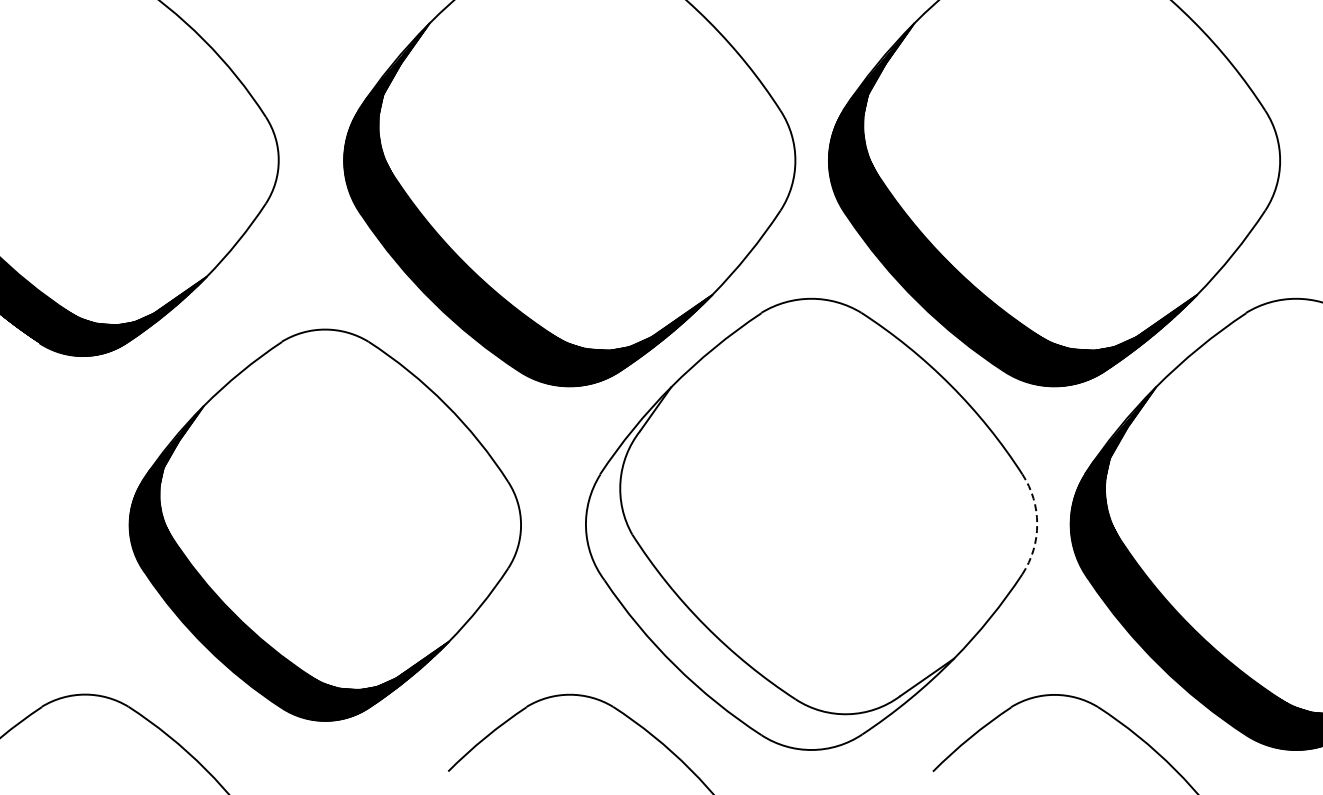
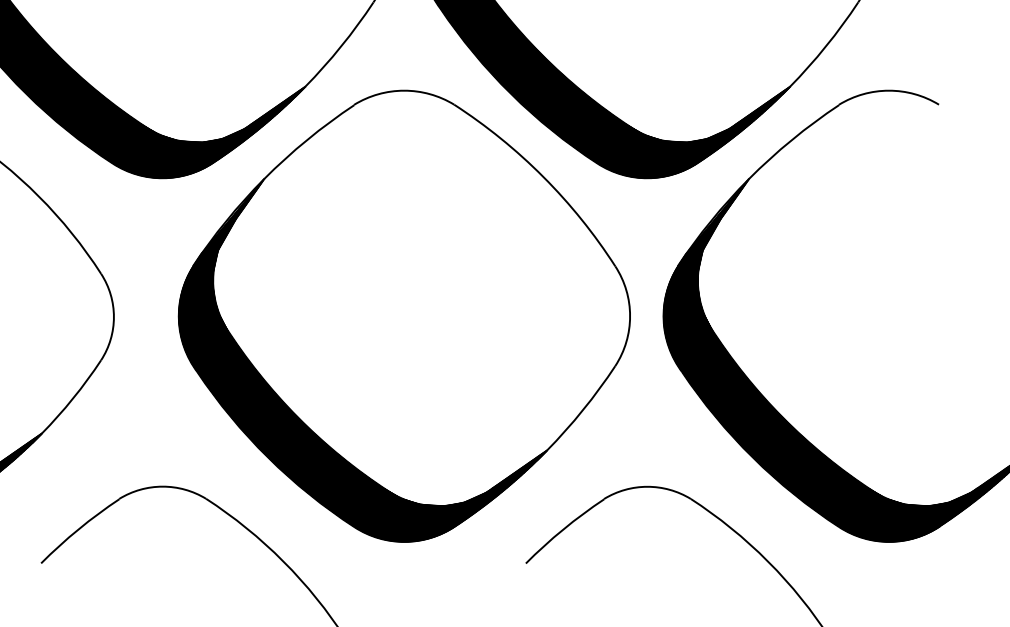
arc: (1037, 524) -> (630, 316), dashed -> solid
hatch: (769, 568) -> (362, 360), added

